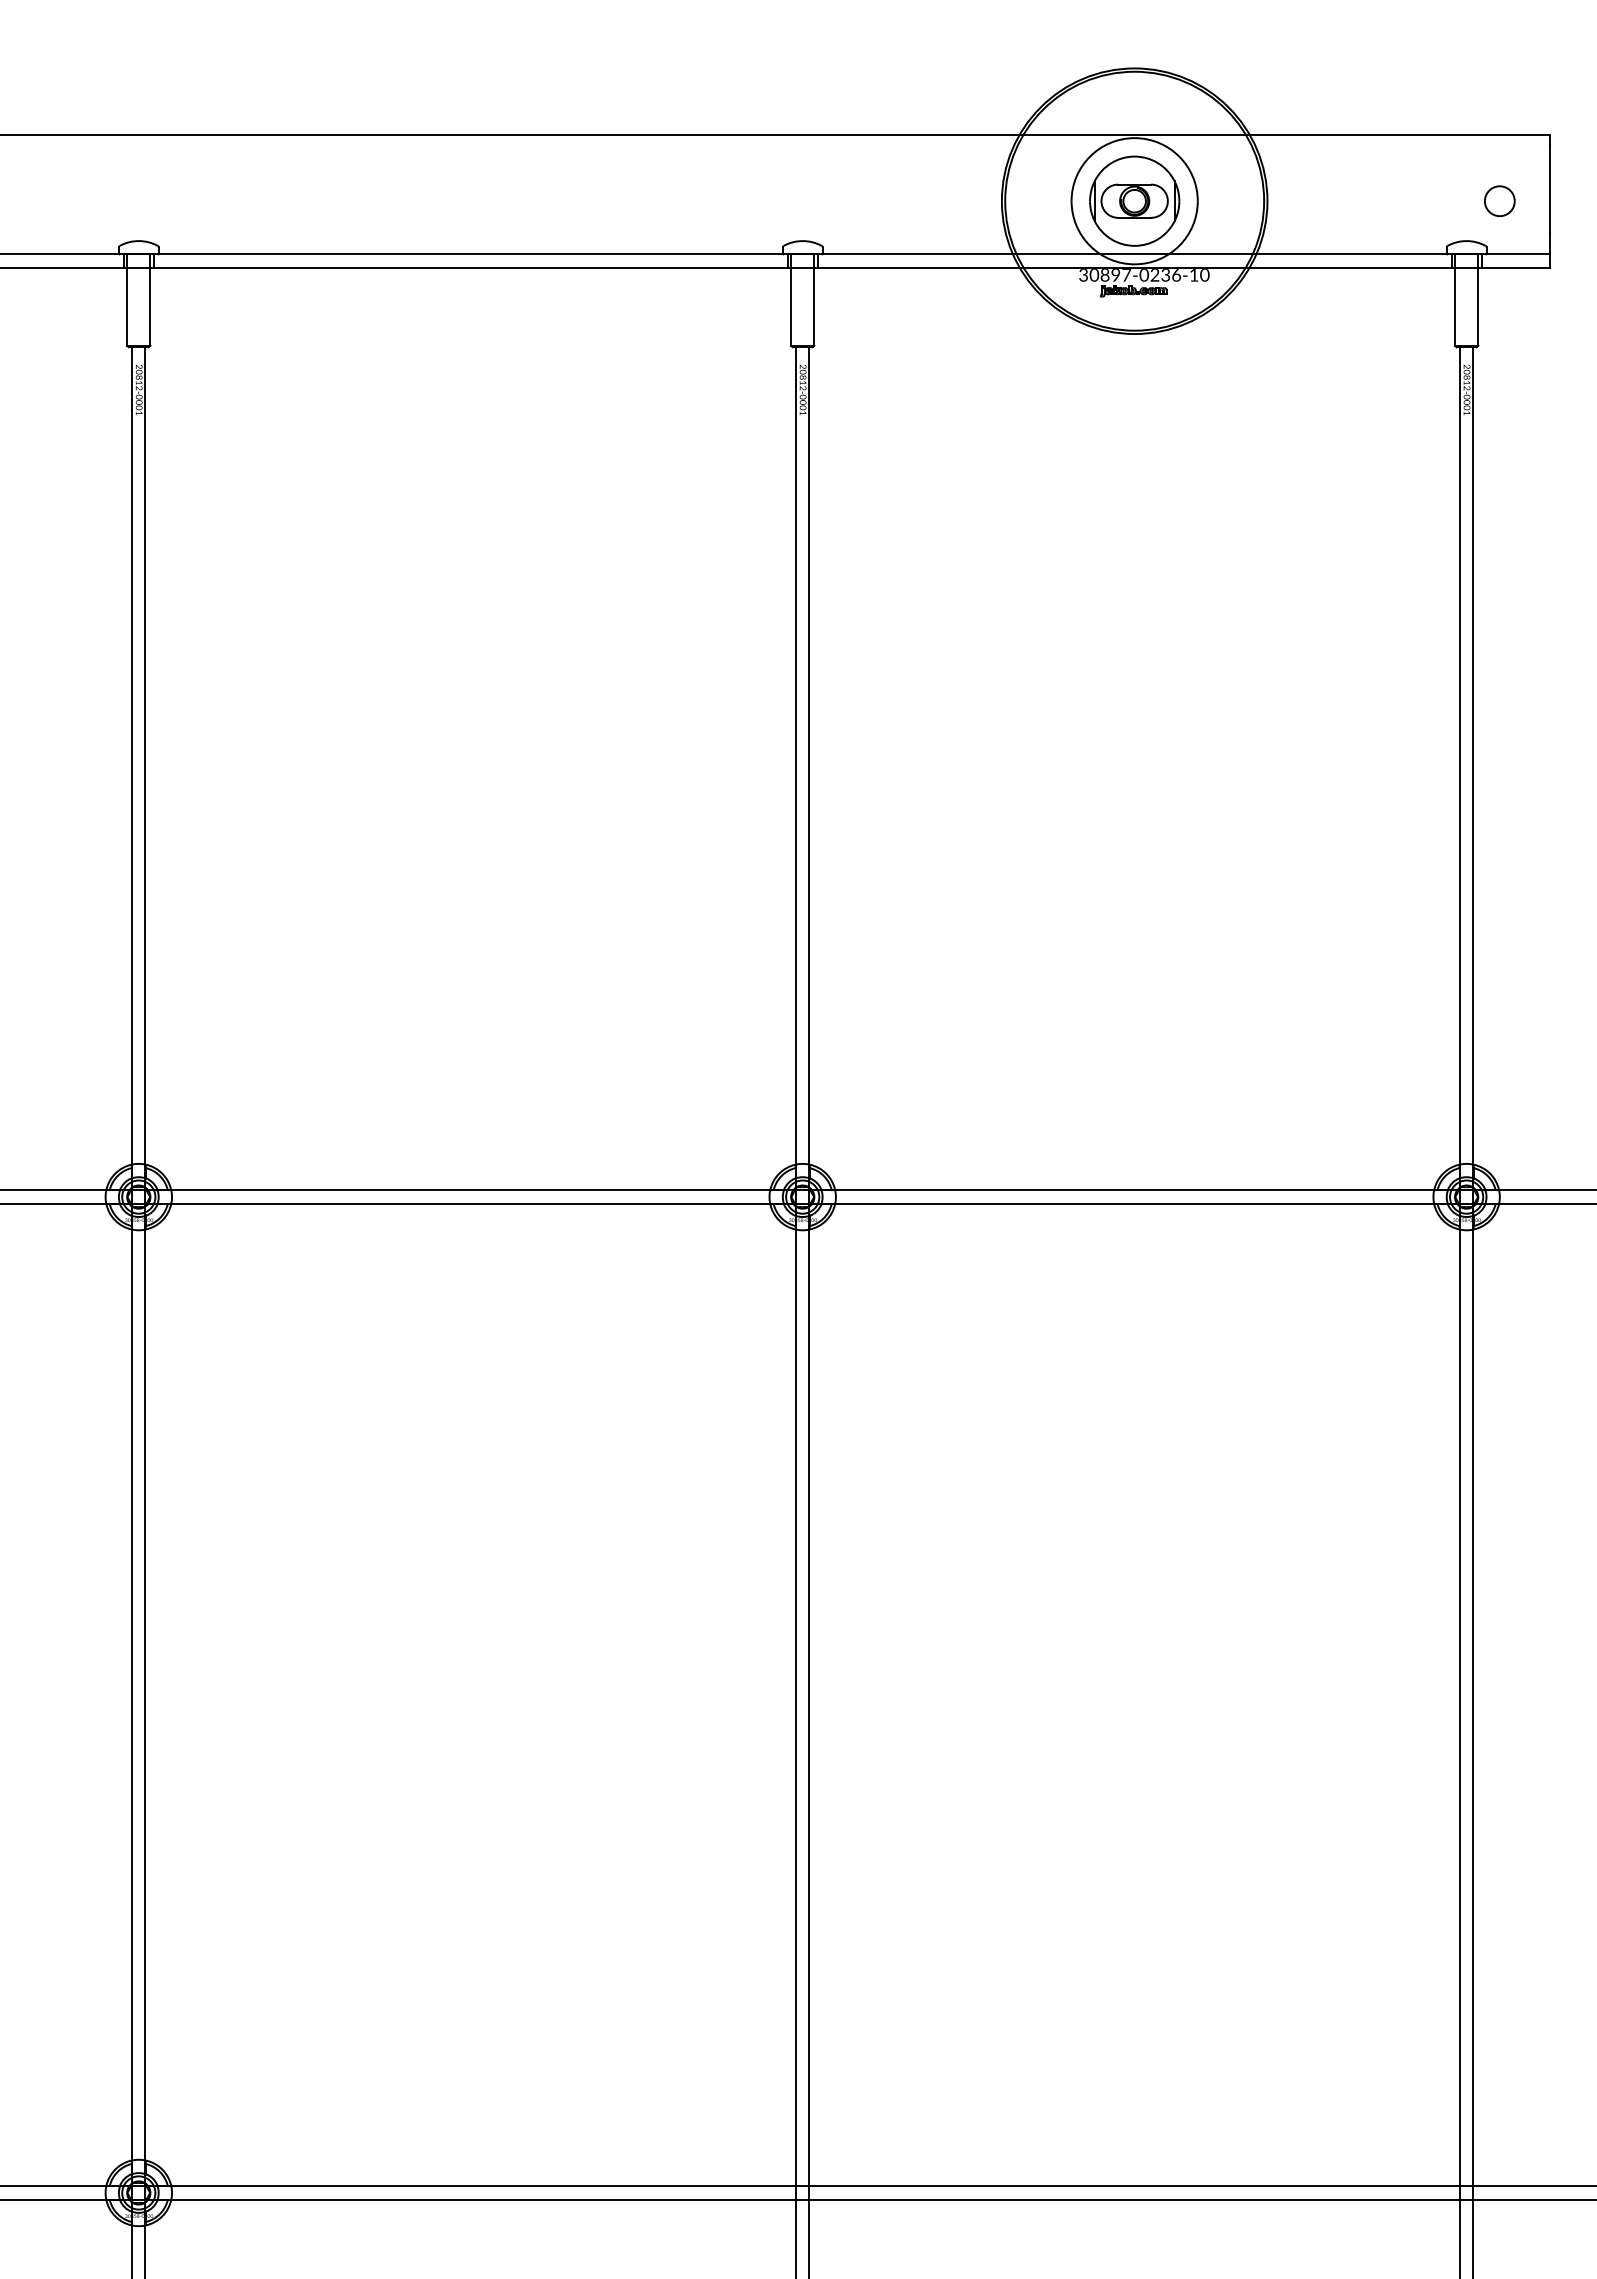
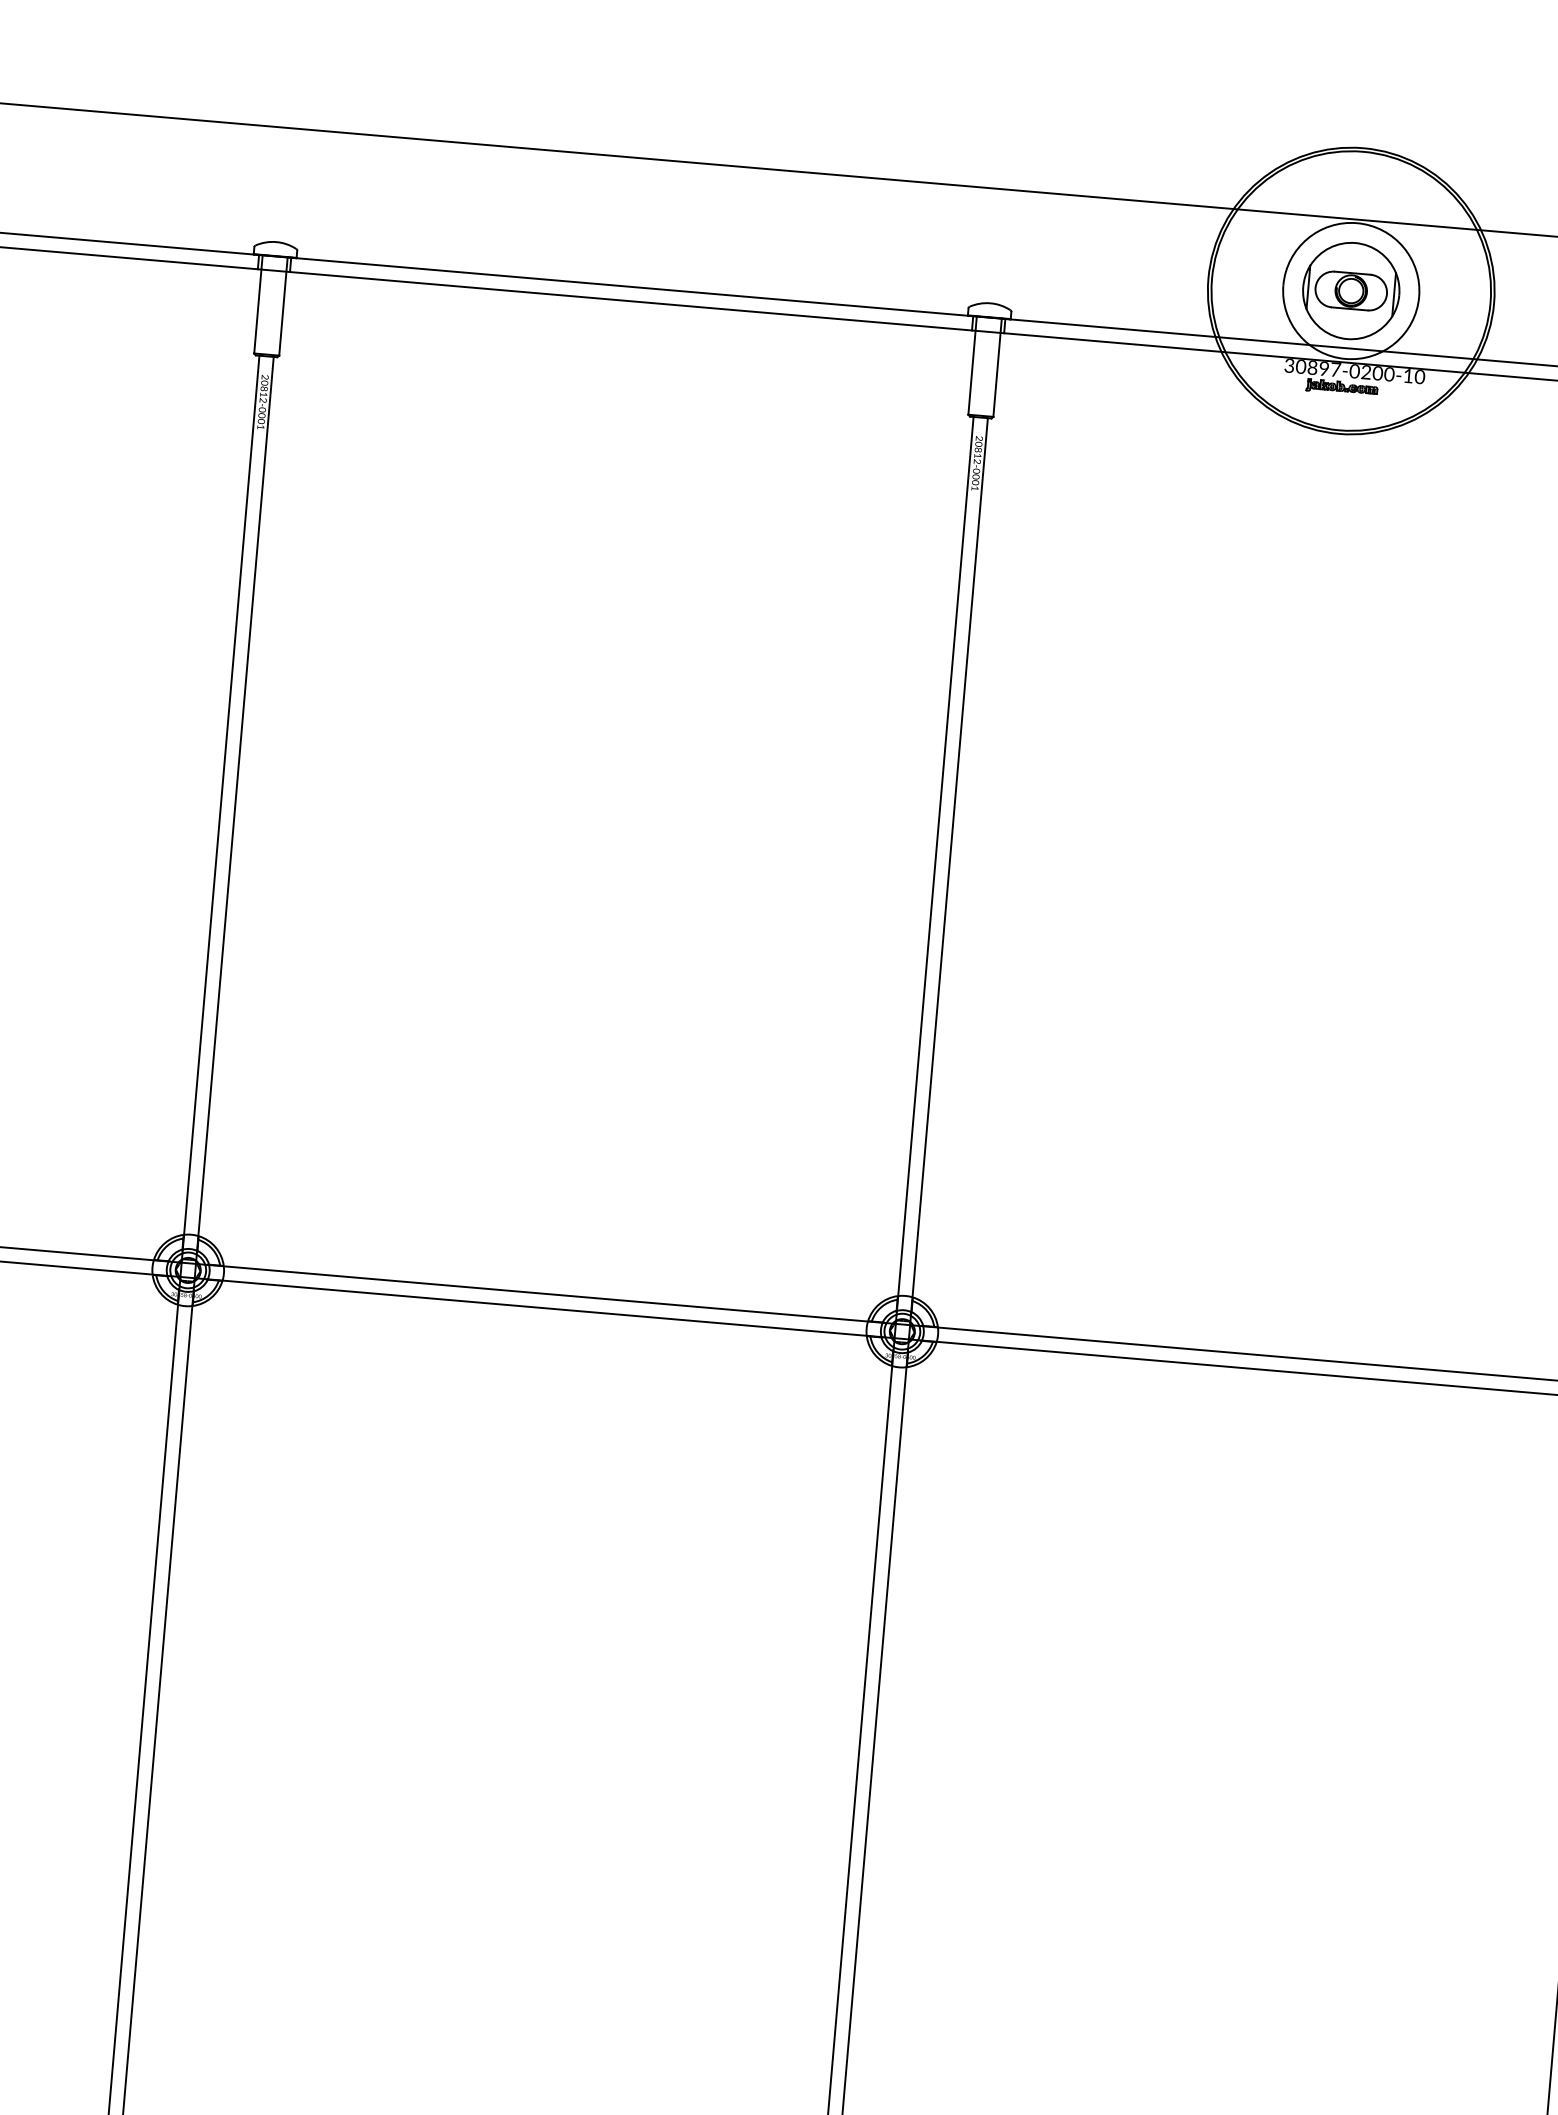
text: (1171, 275) -> (1384, 374), 30897-0236-10 -> 30897-0200-10

